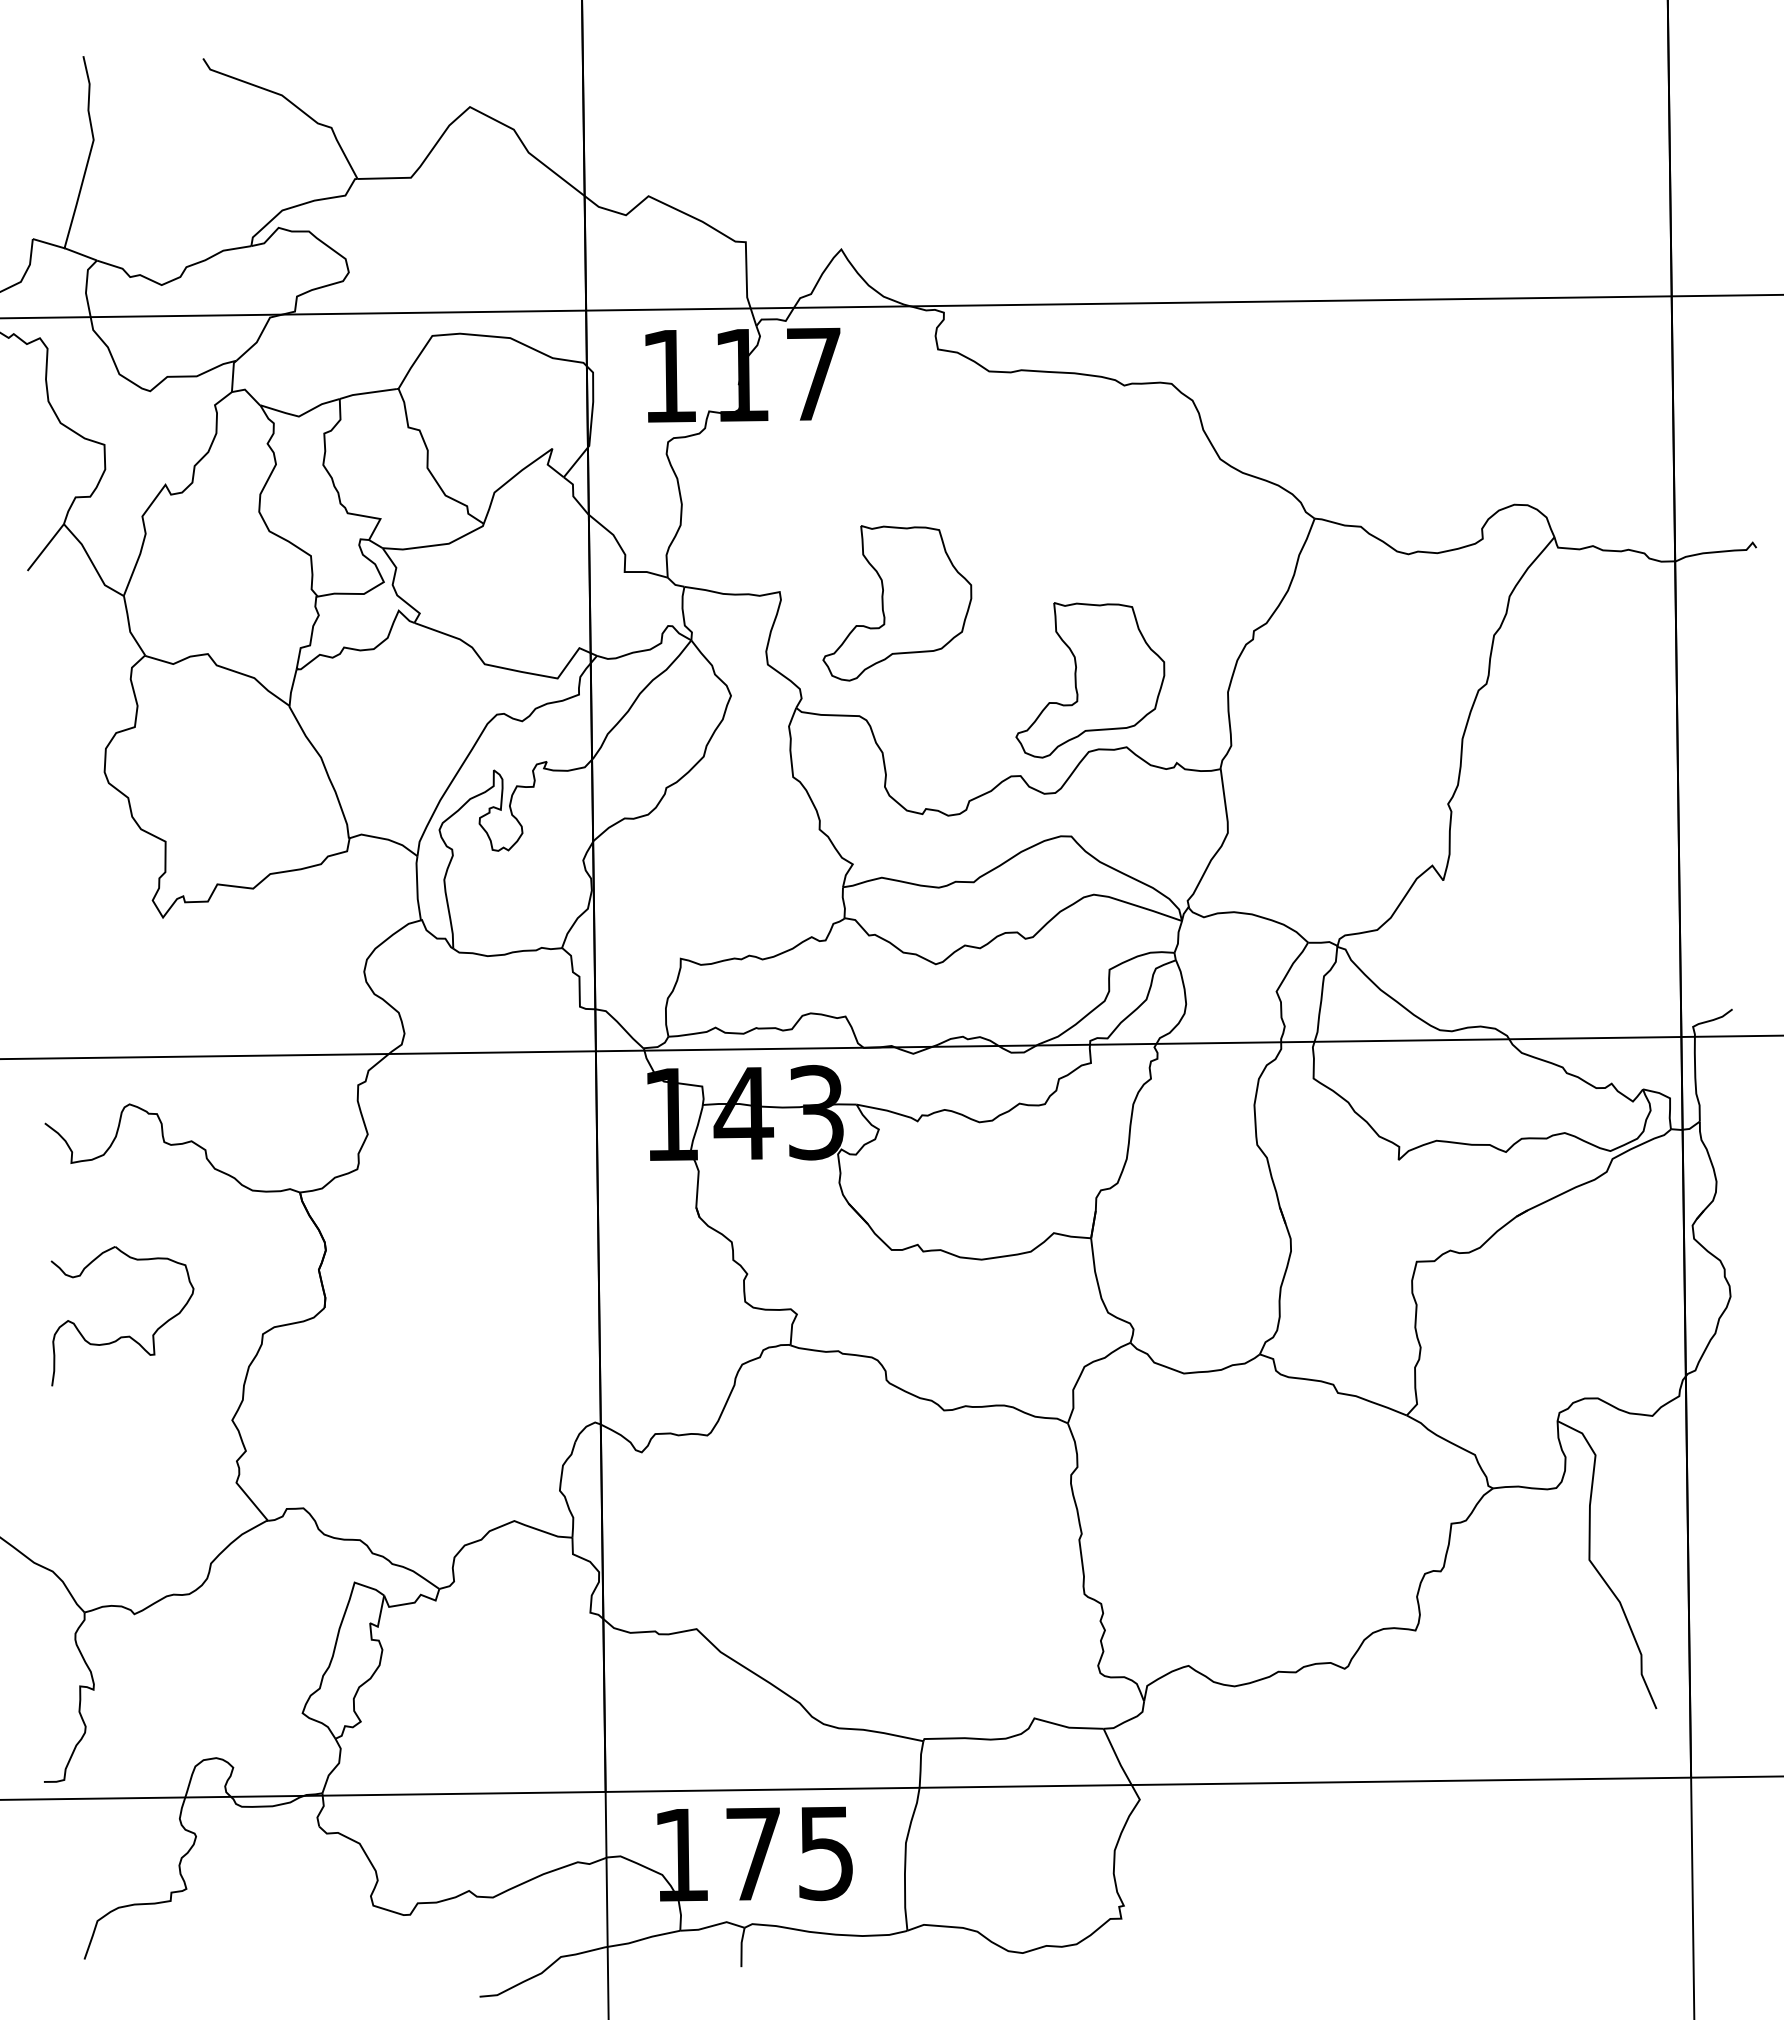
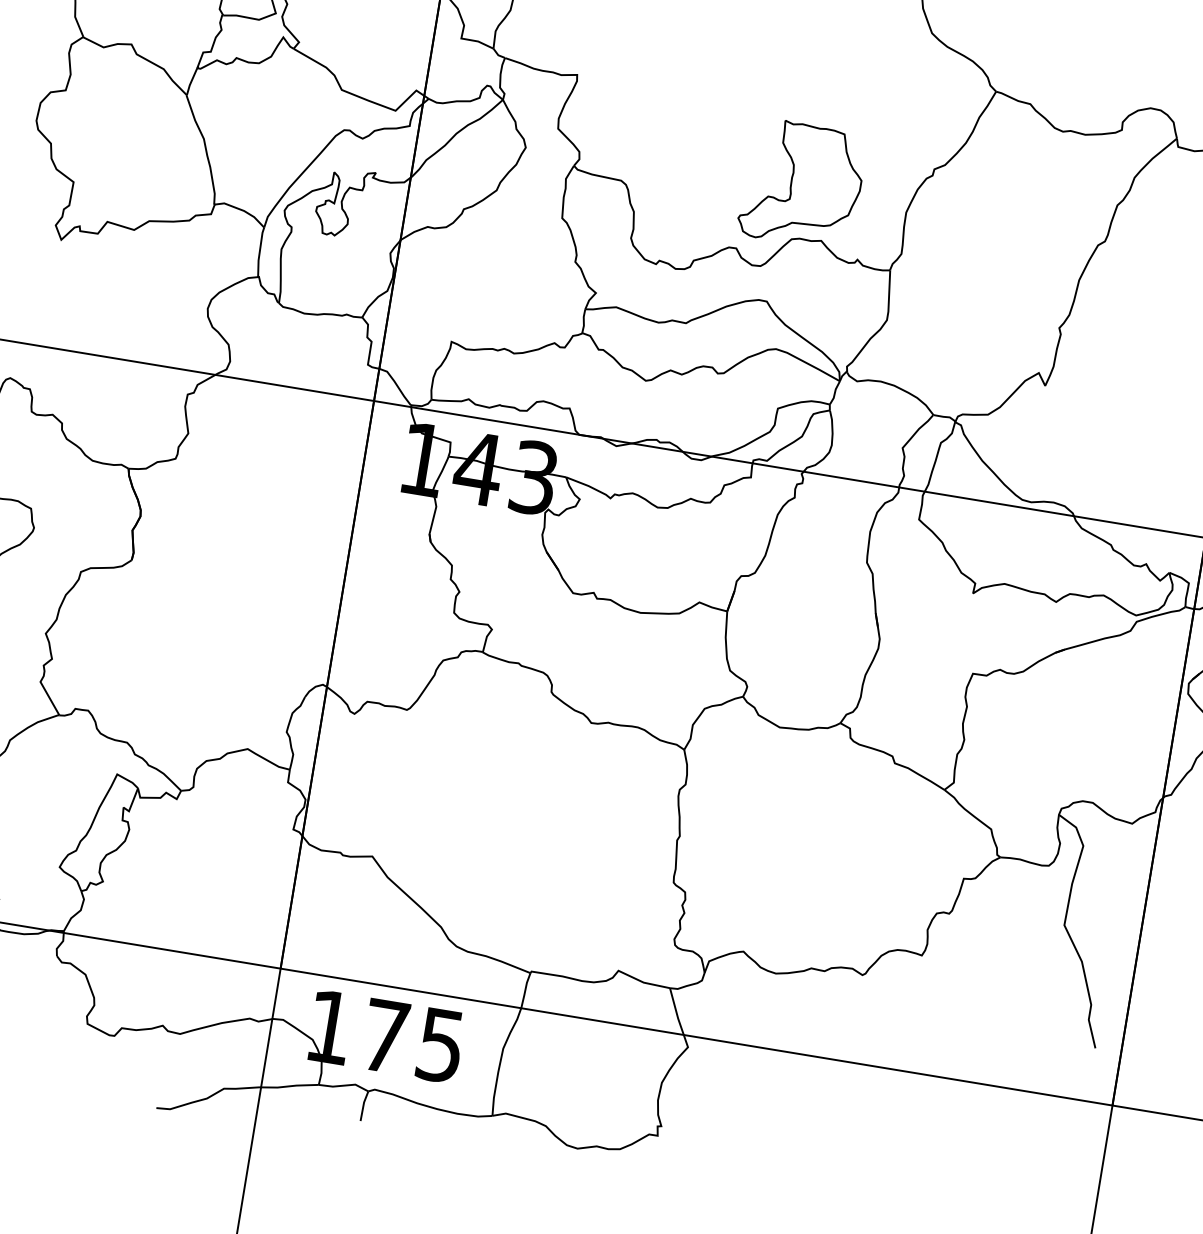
part: (897, 603) -> (665, 99), removed

